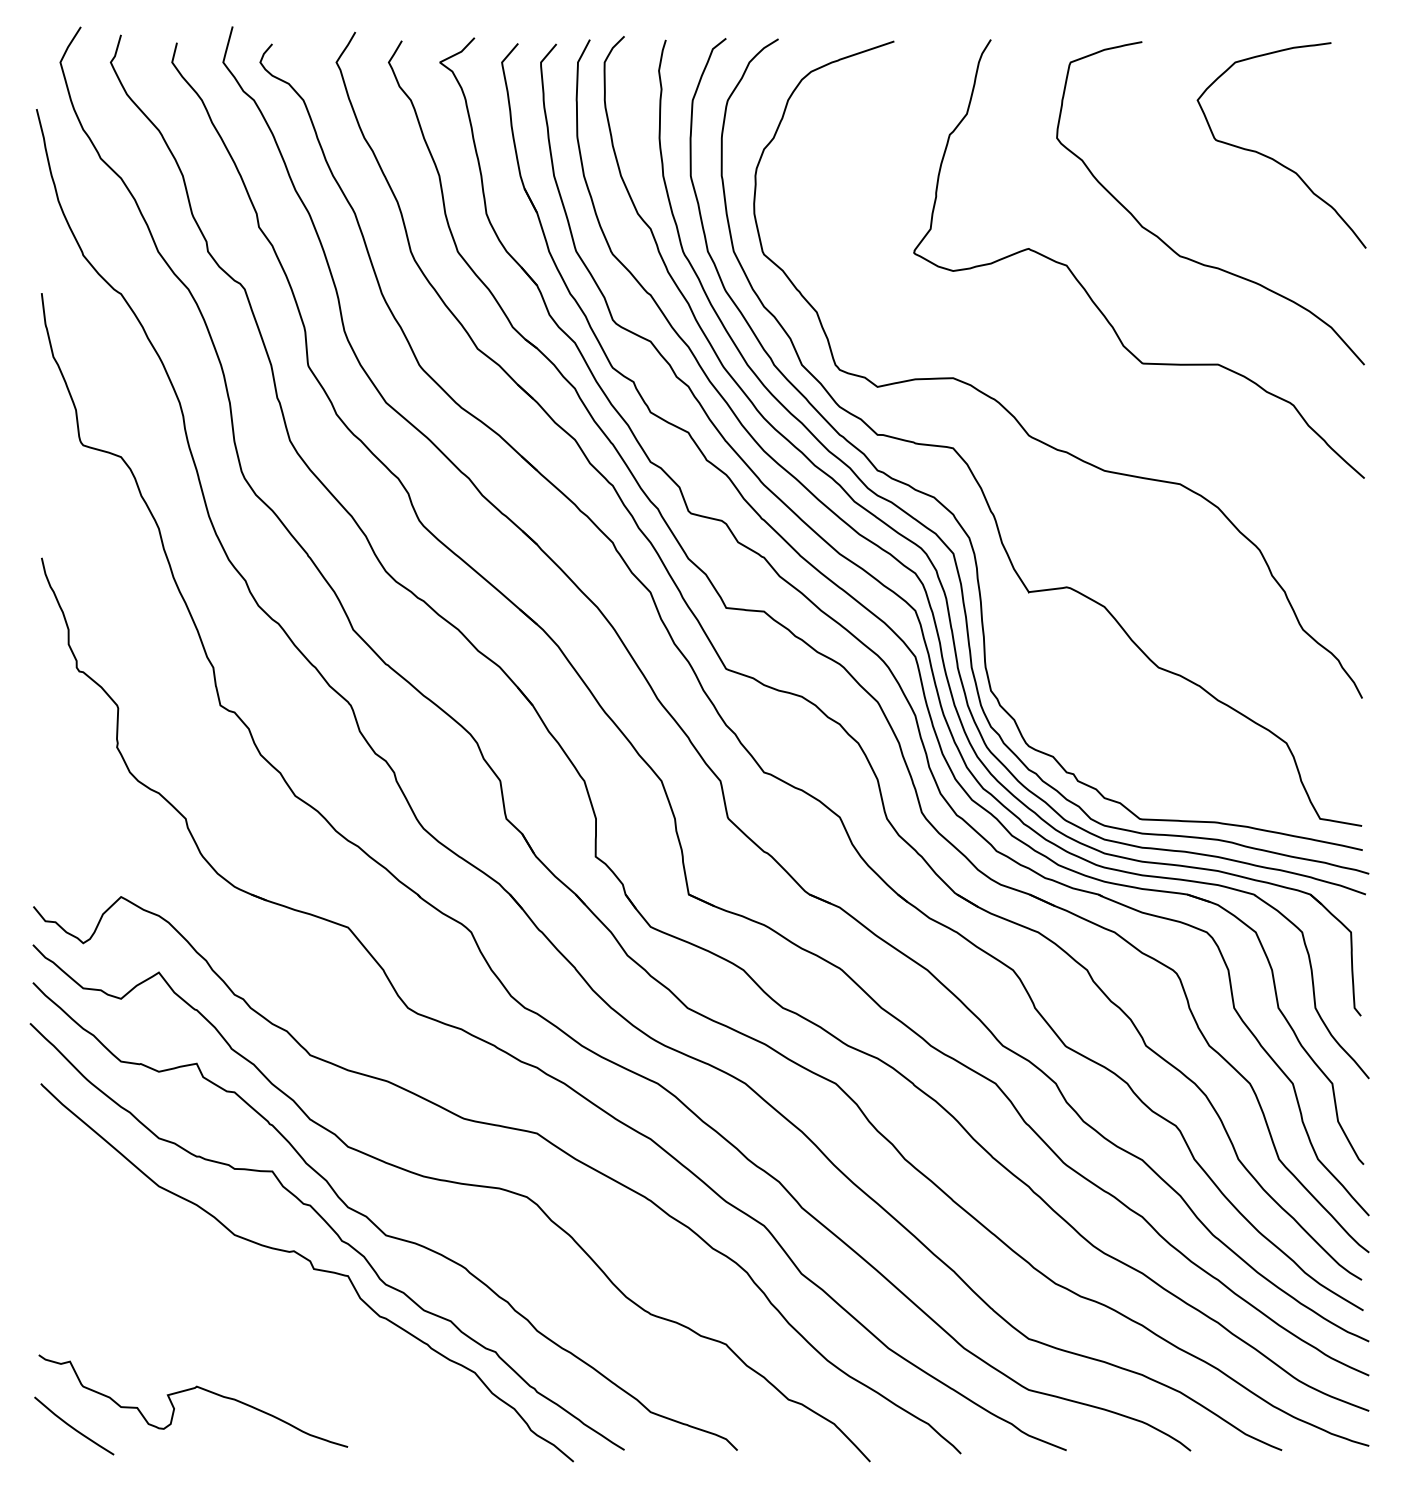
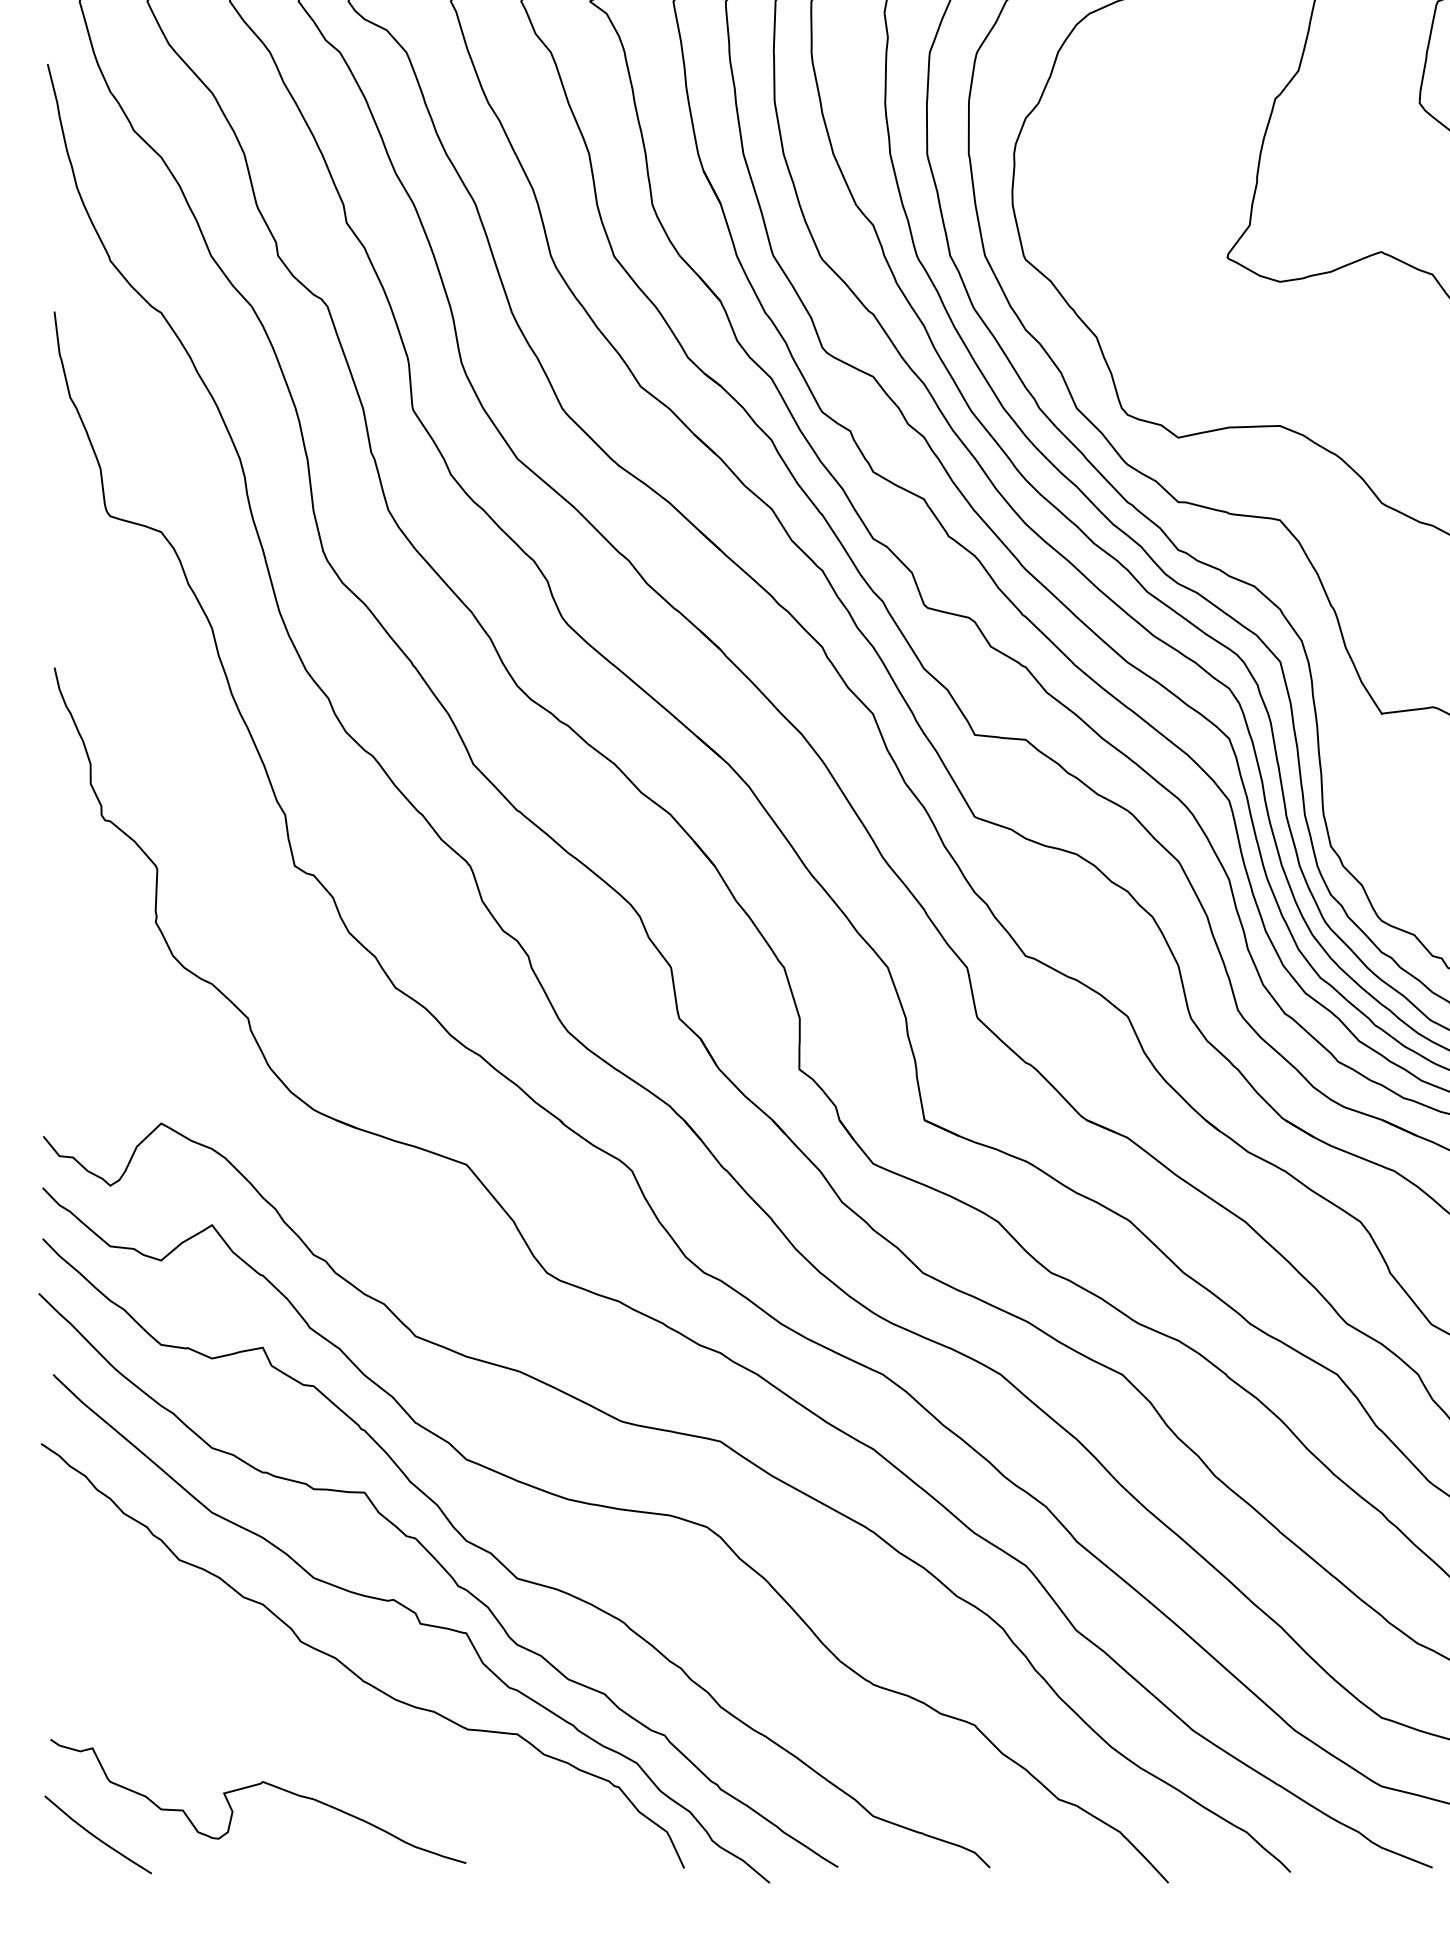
curve: (263, 1303) -> (352, 1670), added

